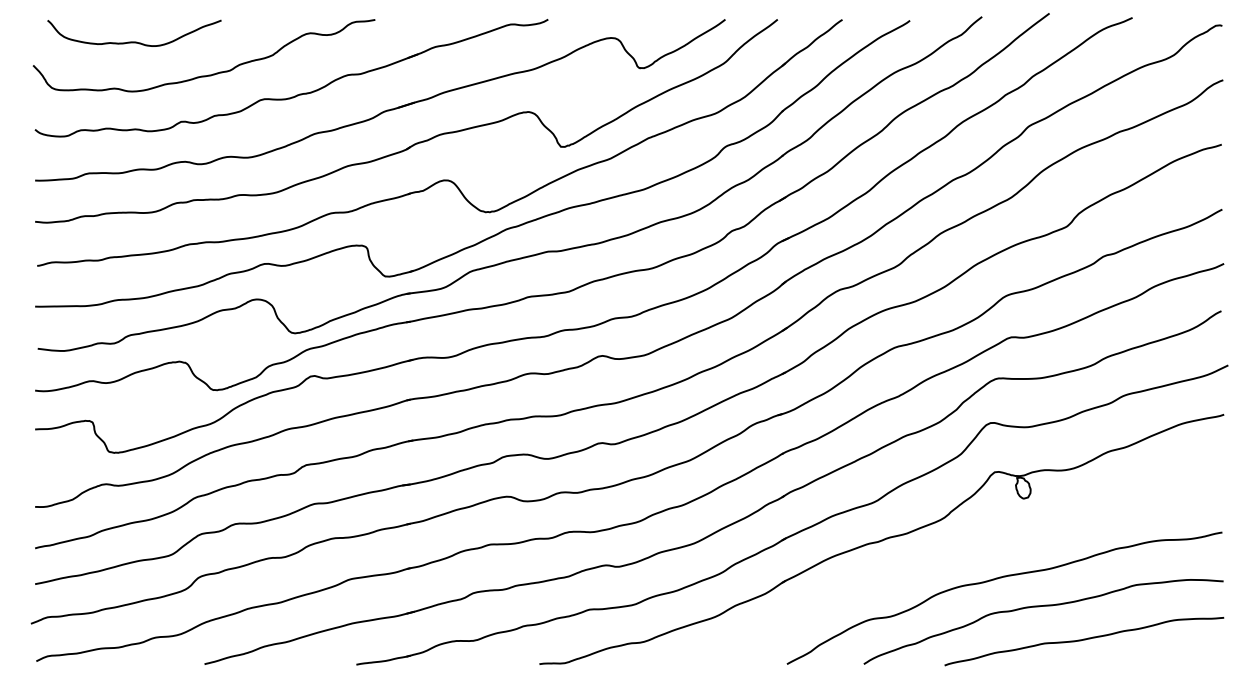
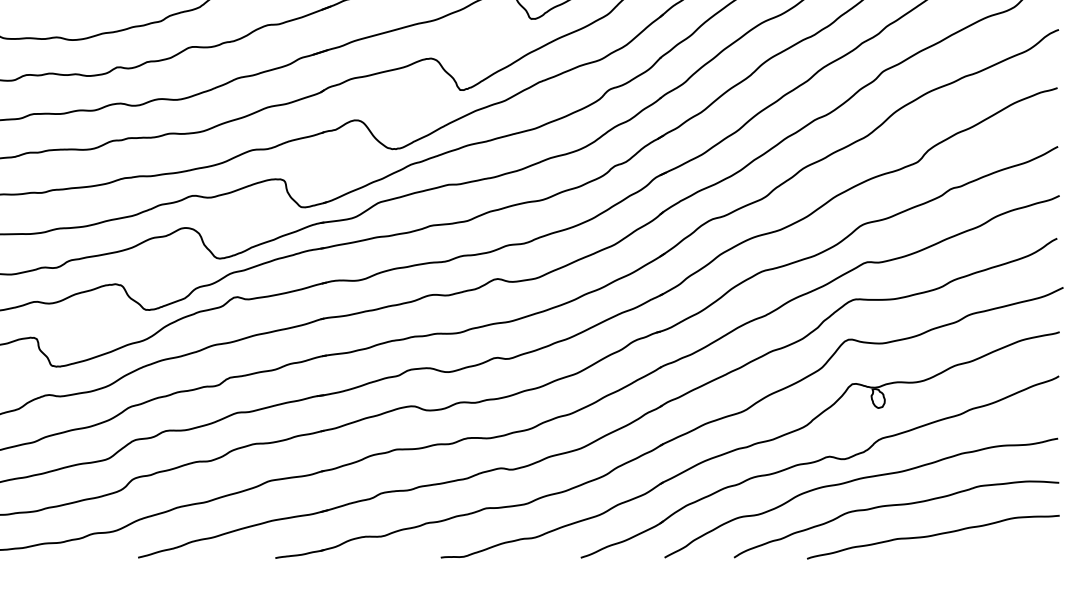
part: (958, 563) -> (819, 466), added

